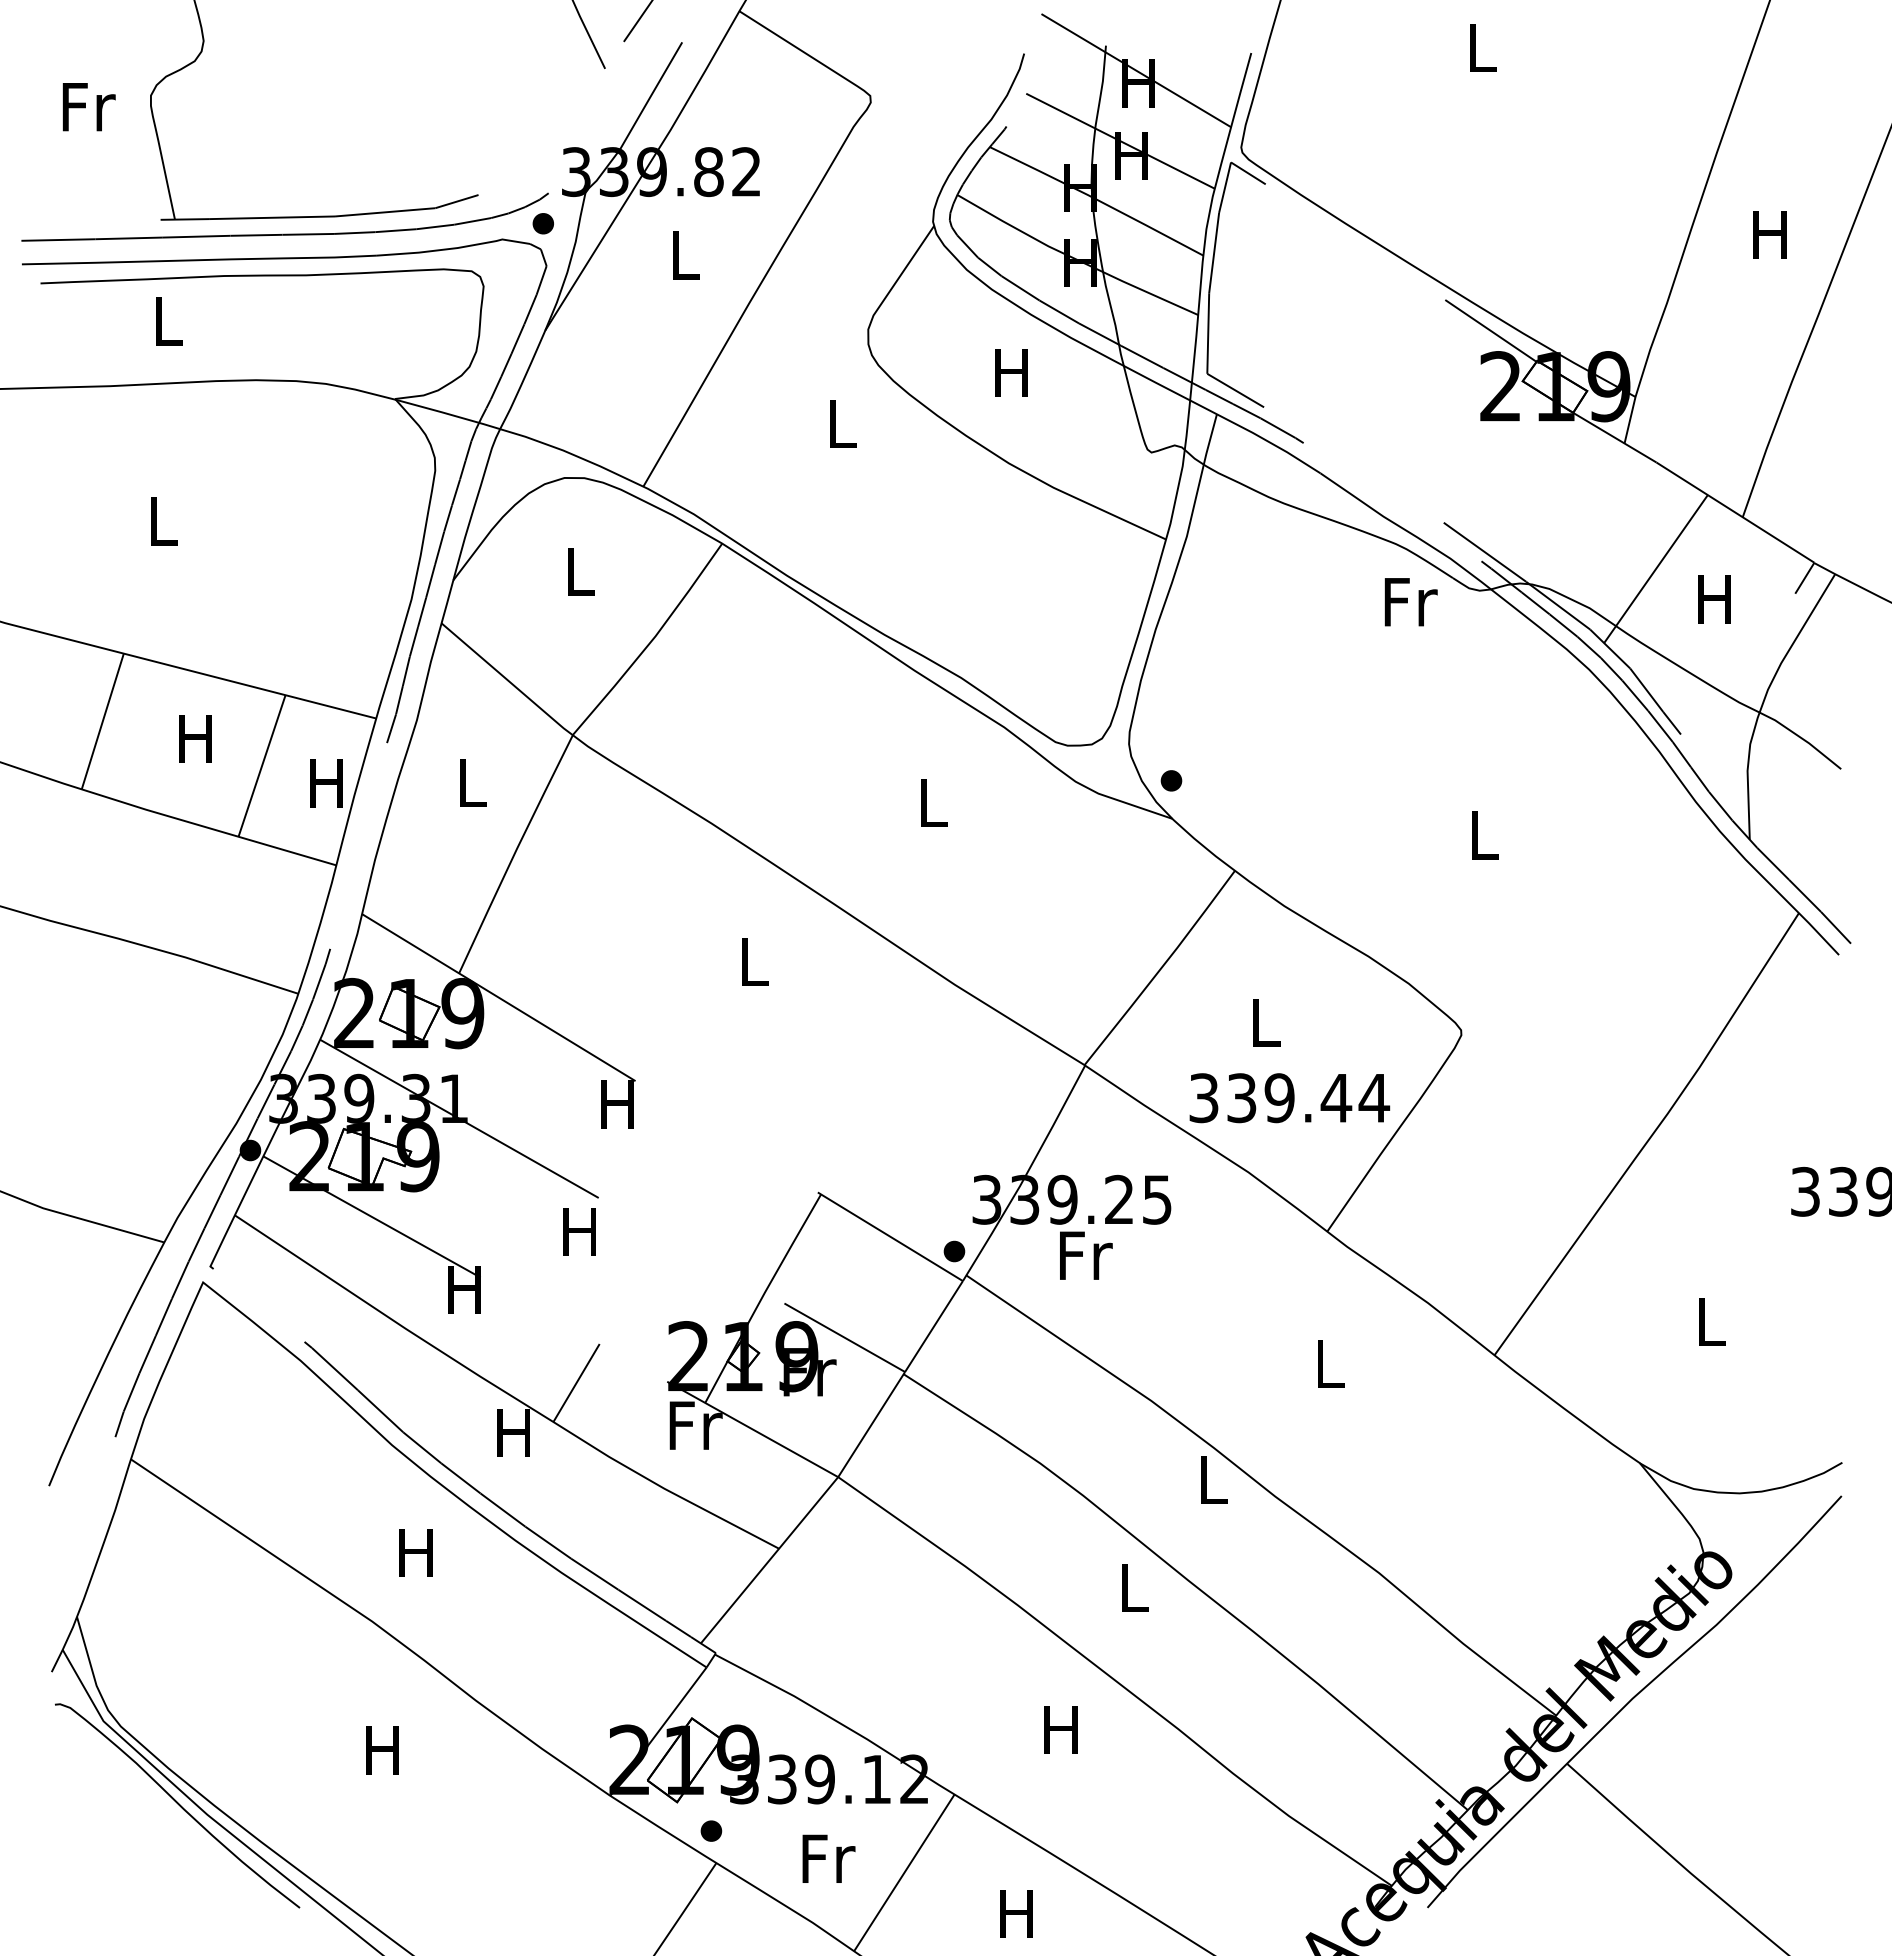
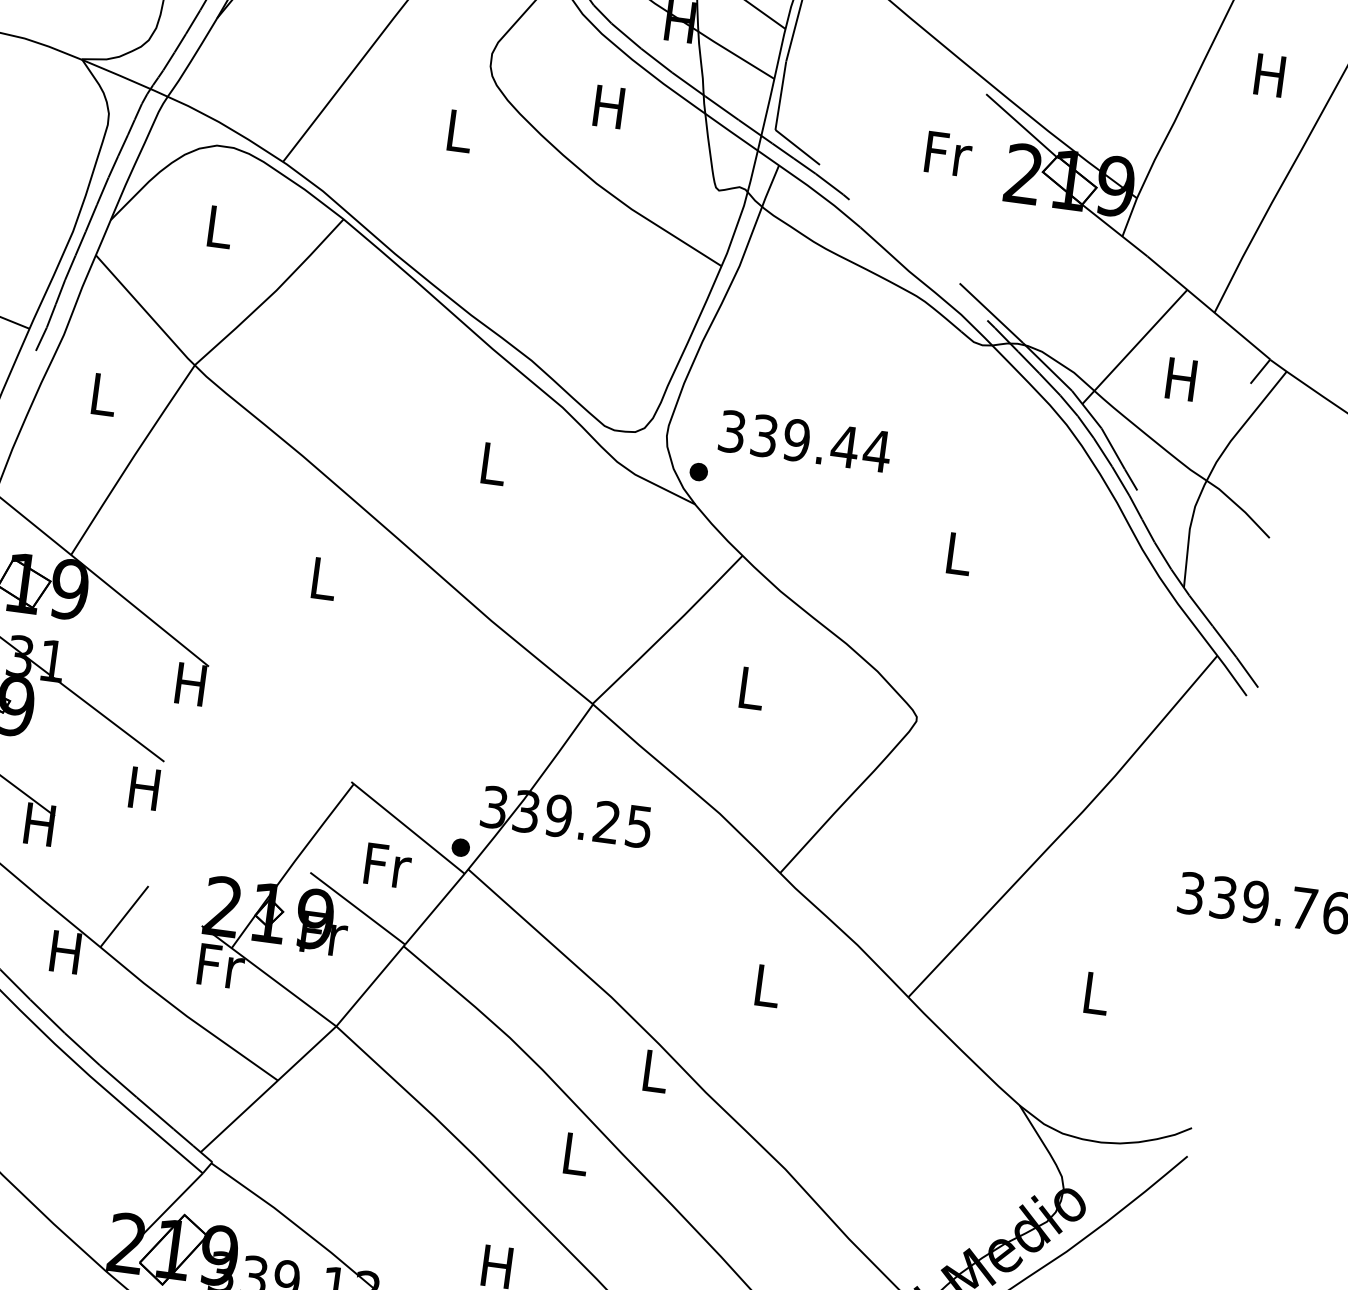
text: (1410, 602) -> (948, 154), moved
text: (1289, 1098) -> (804, 441), moved
text: (1086, 1255) -> (388, 865), moved

